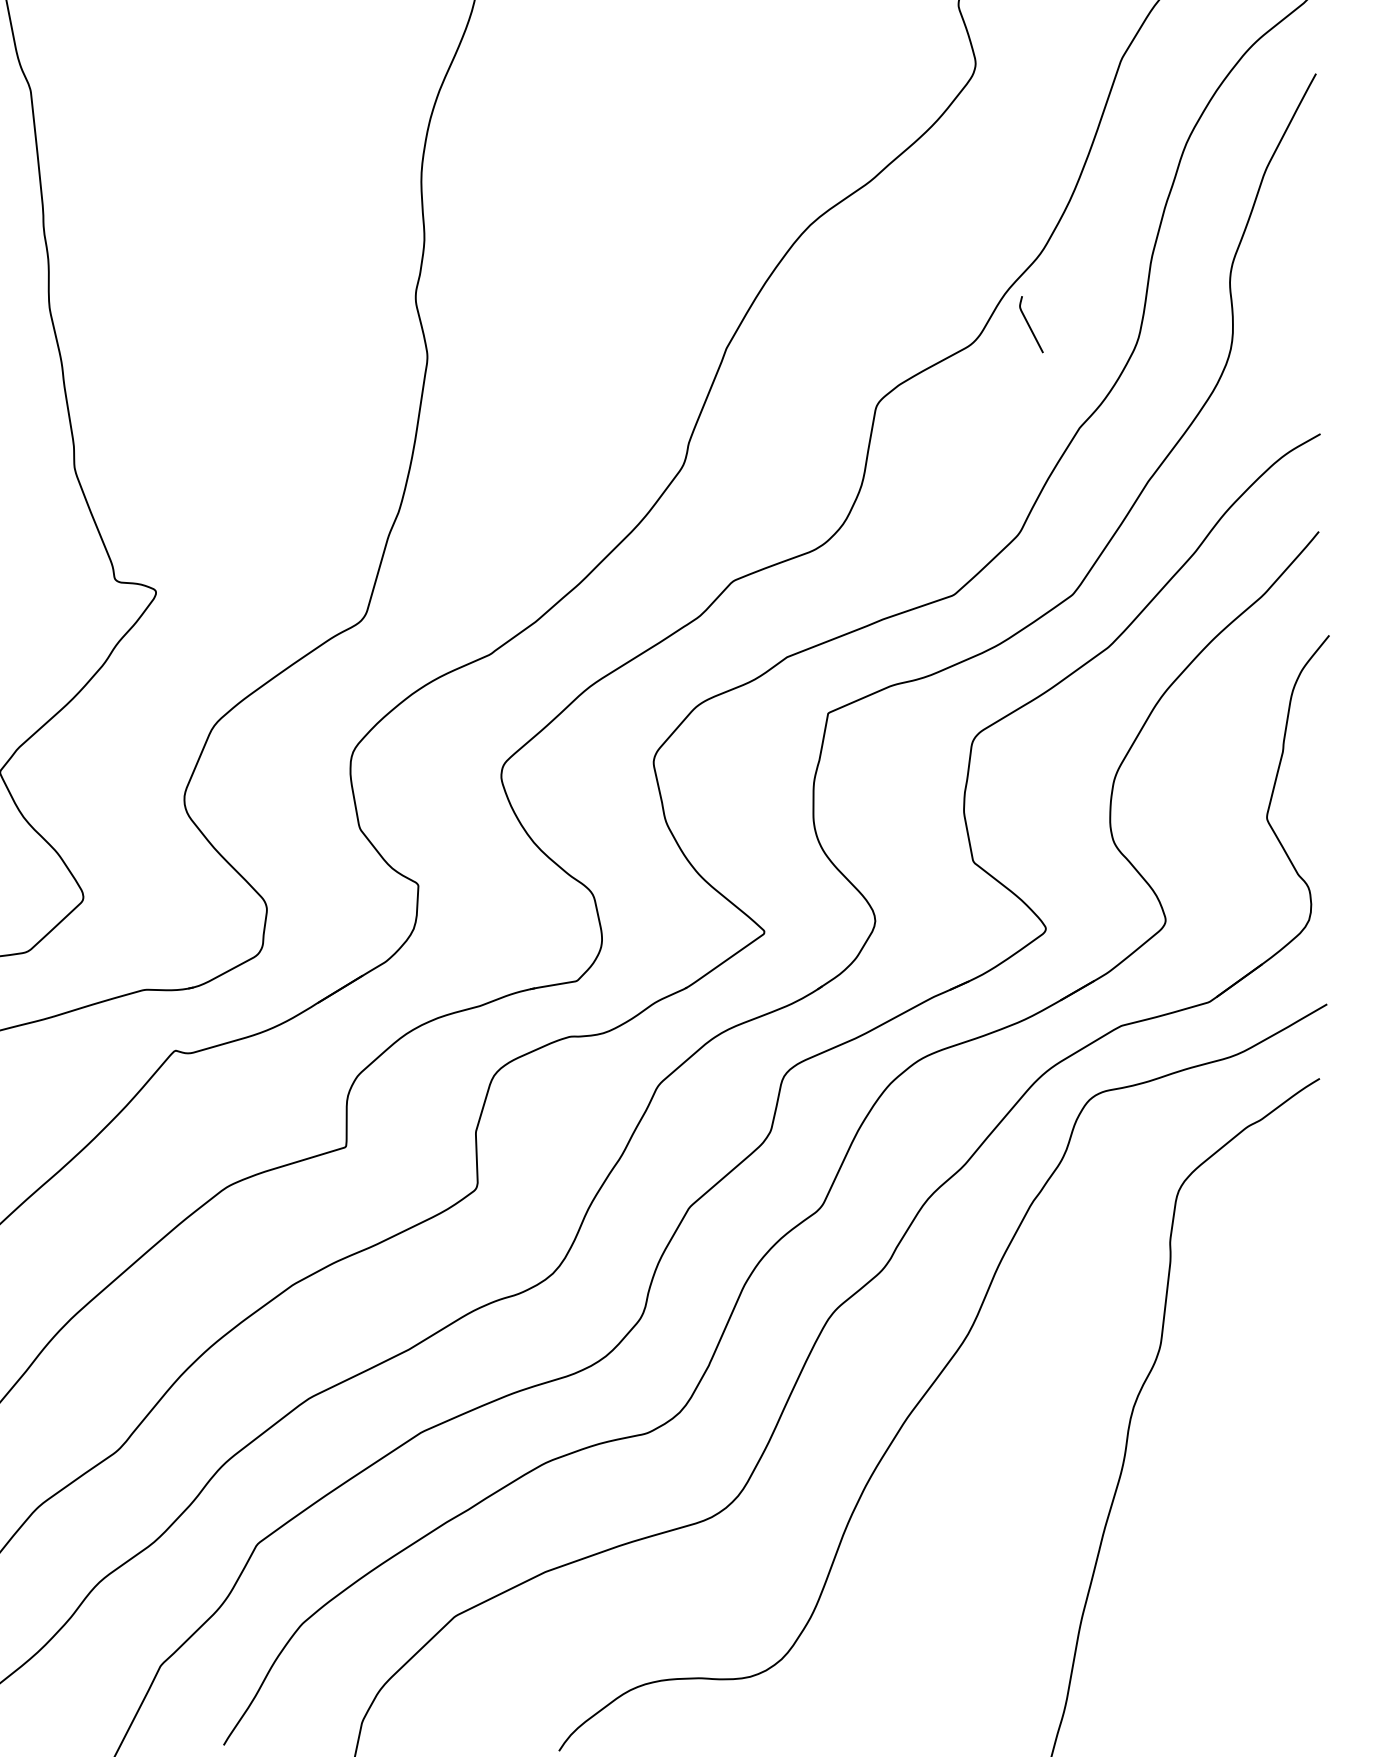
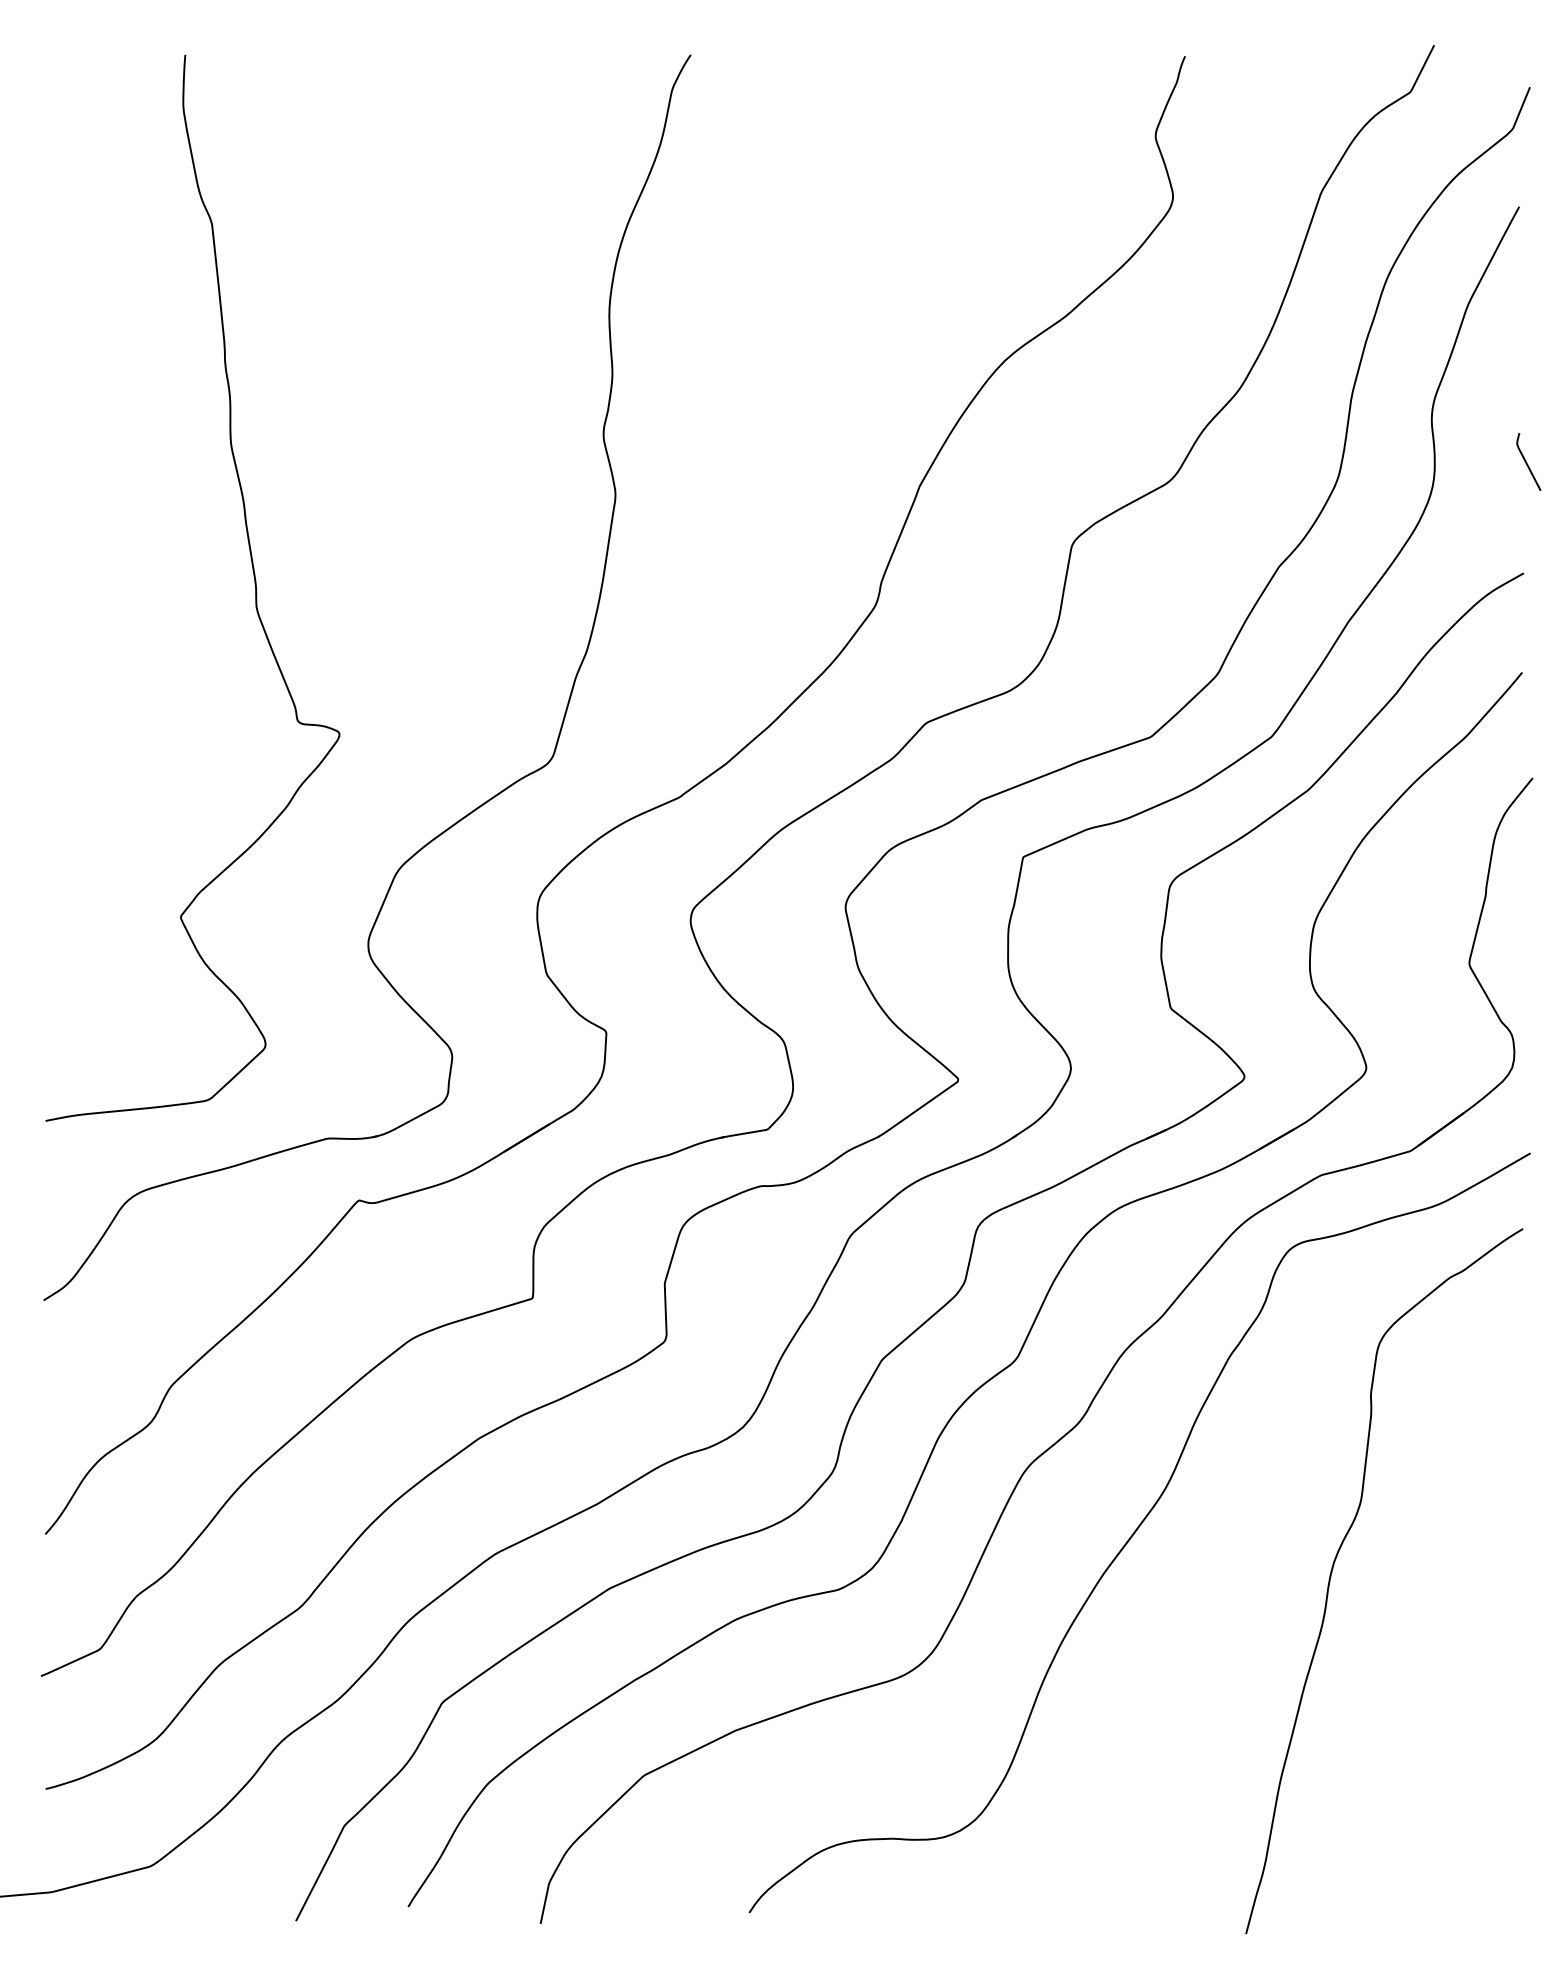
curve: (1030, 325) -> (1527, 462), moved

